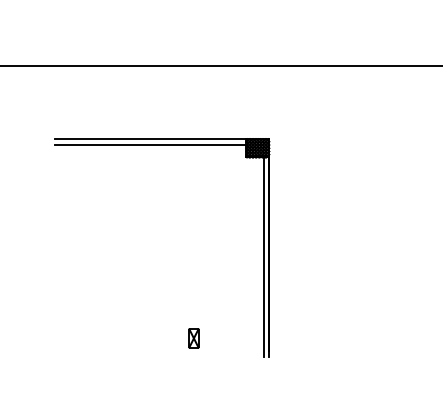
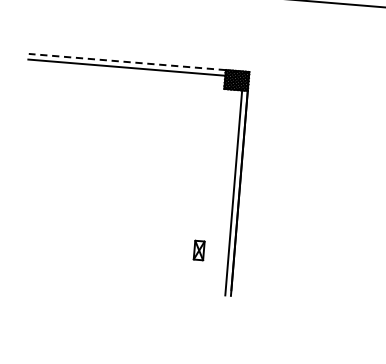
line: (150, 139) -> (127, 62), solid -> dashed
part: (193, 338) -> (198, 250), moved

